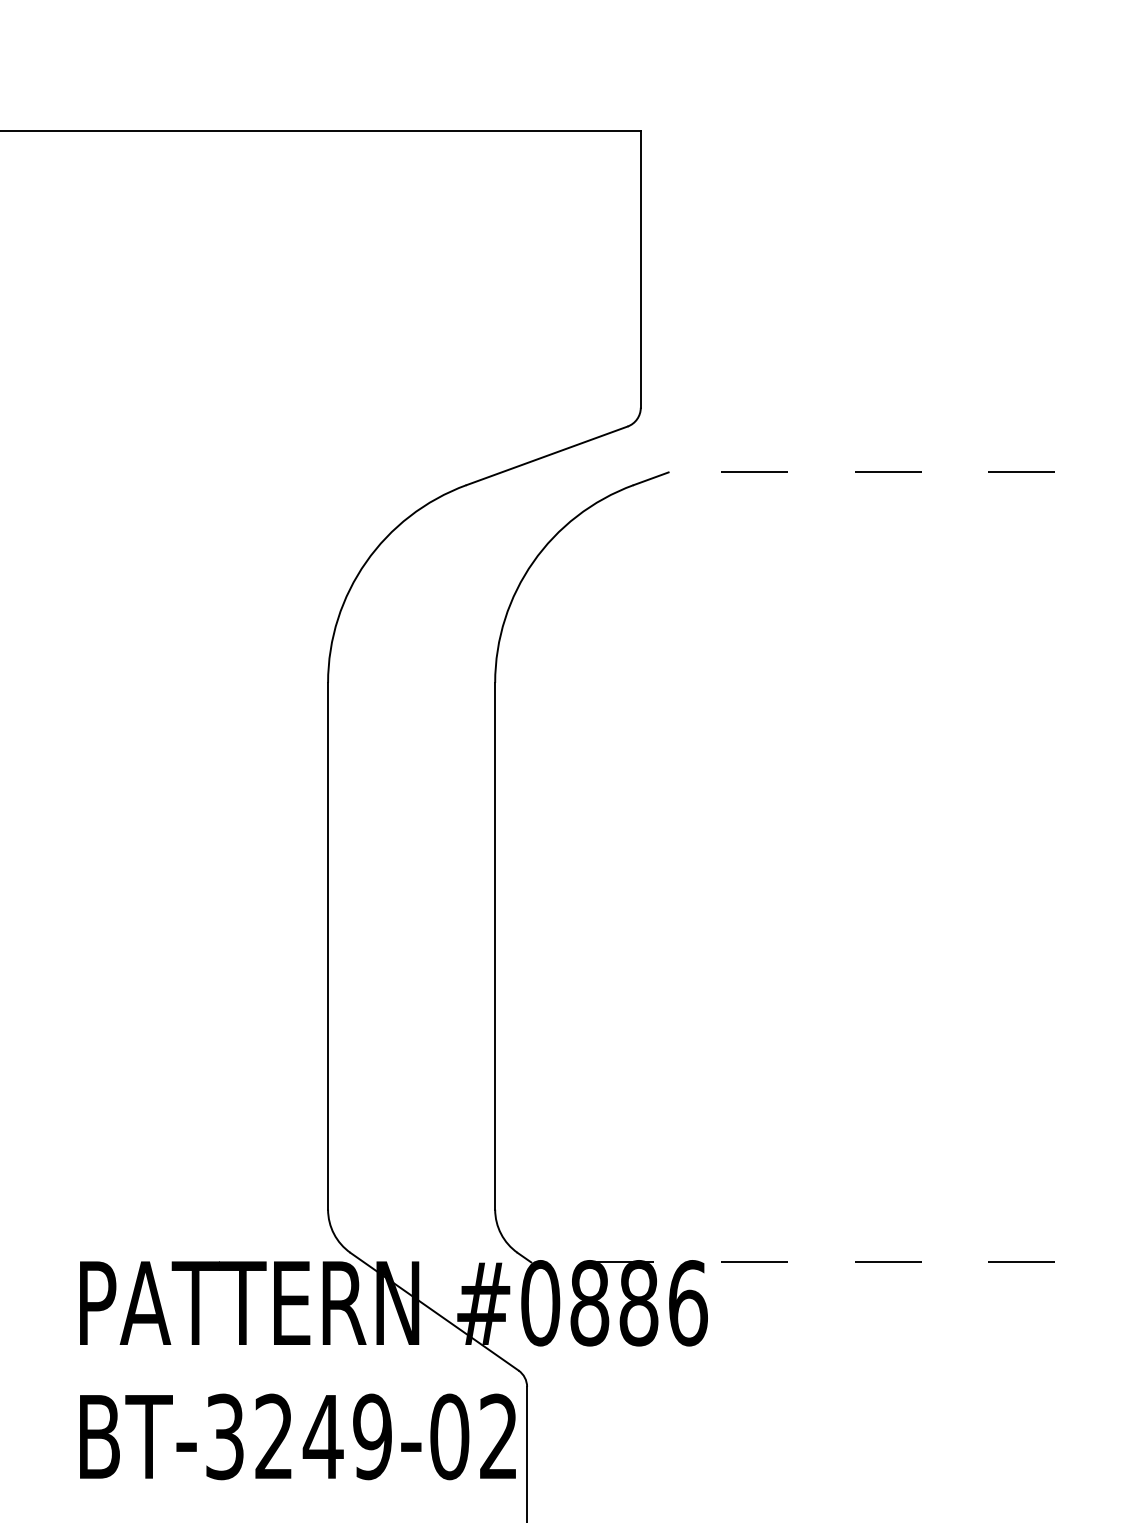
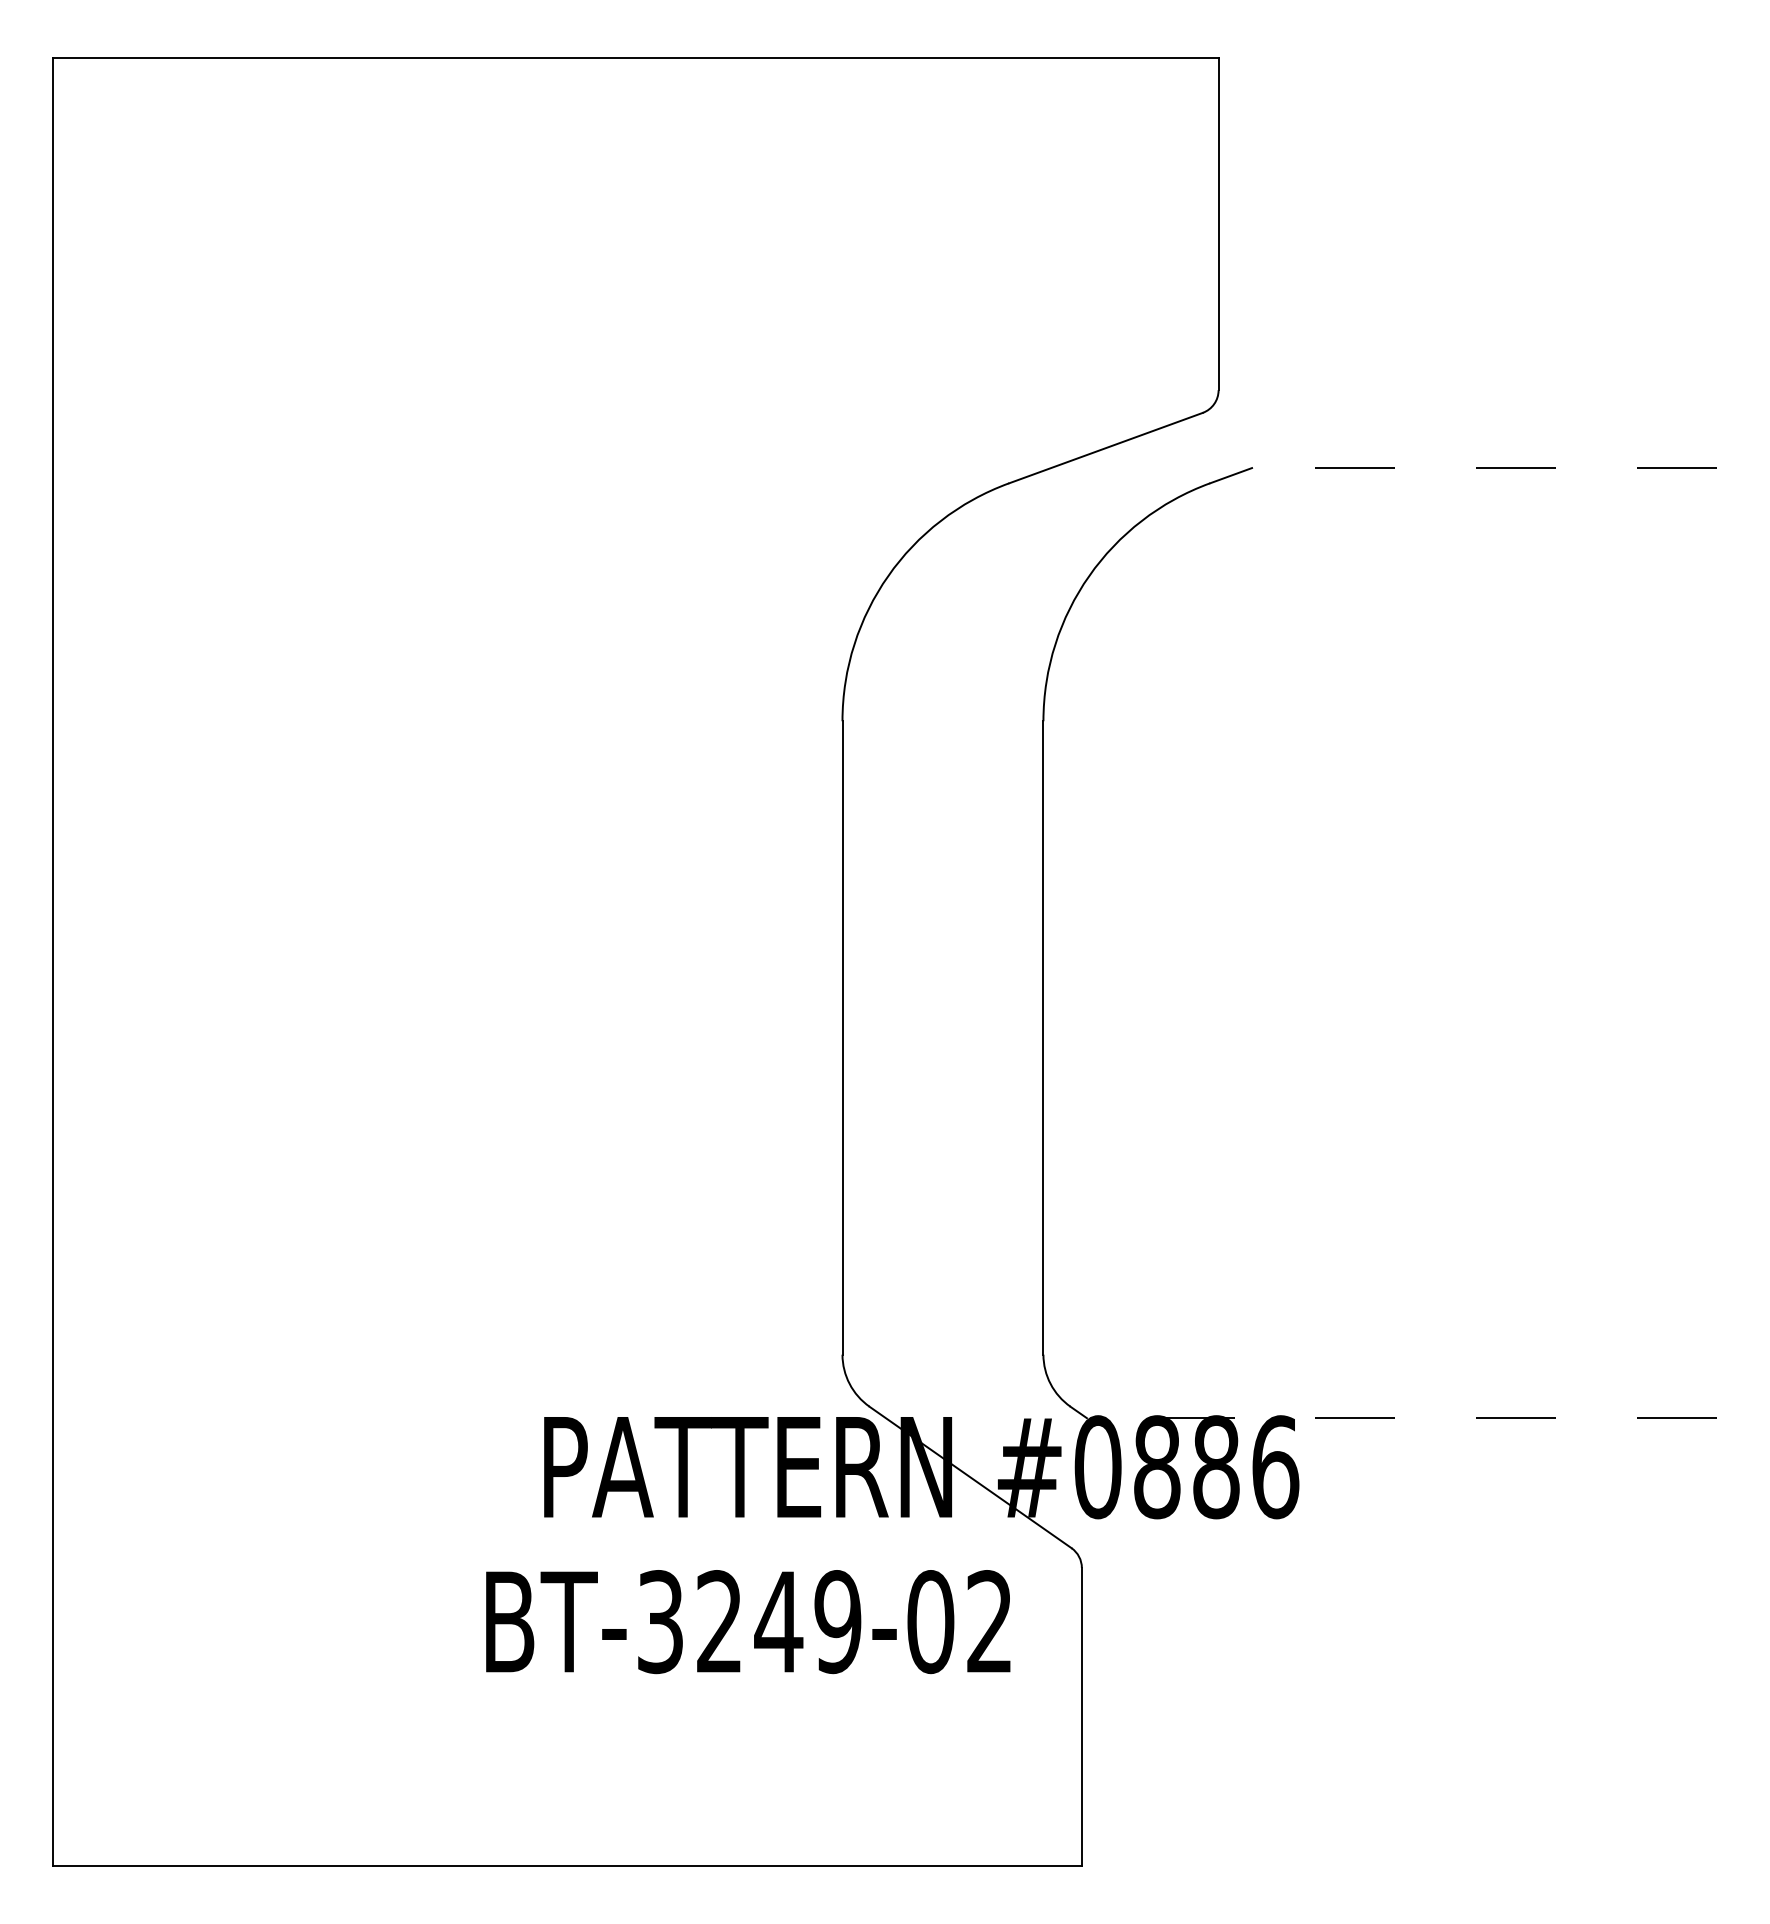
text: (298, 1437) -> (748, 1622), moved

